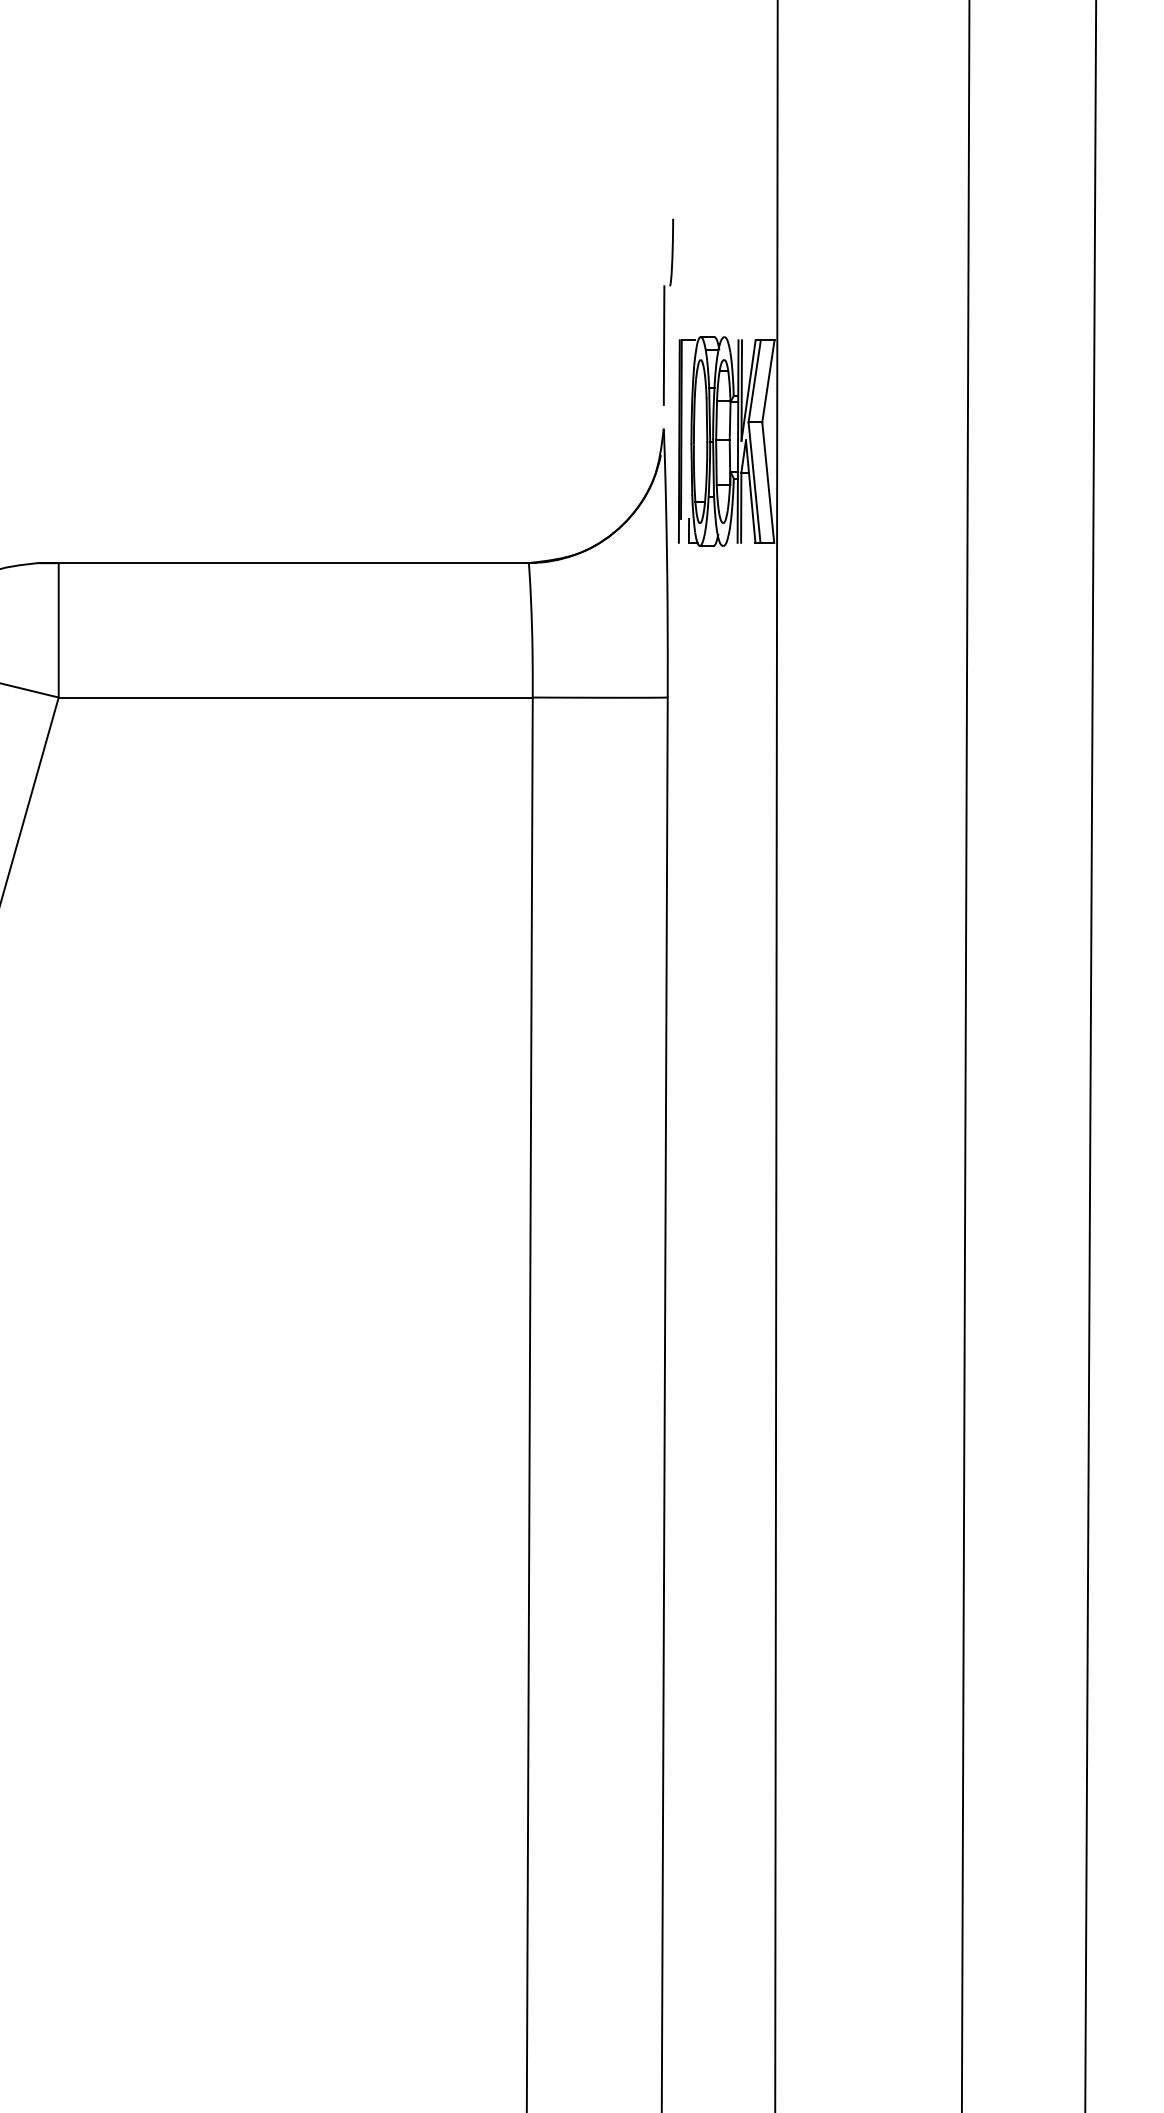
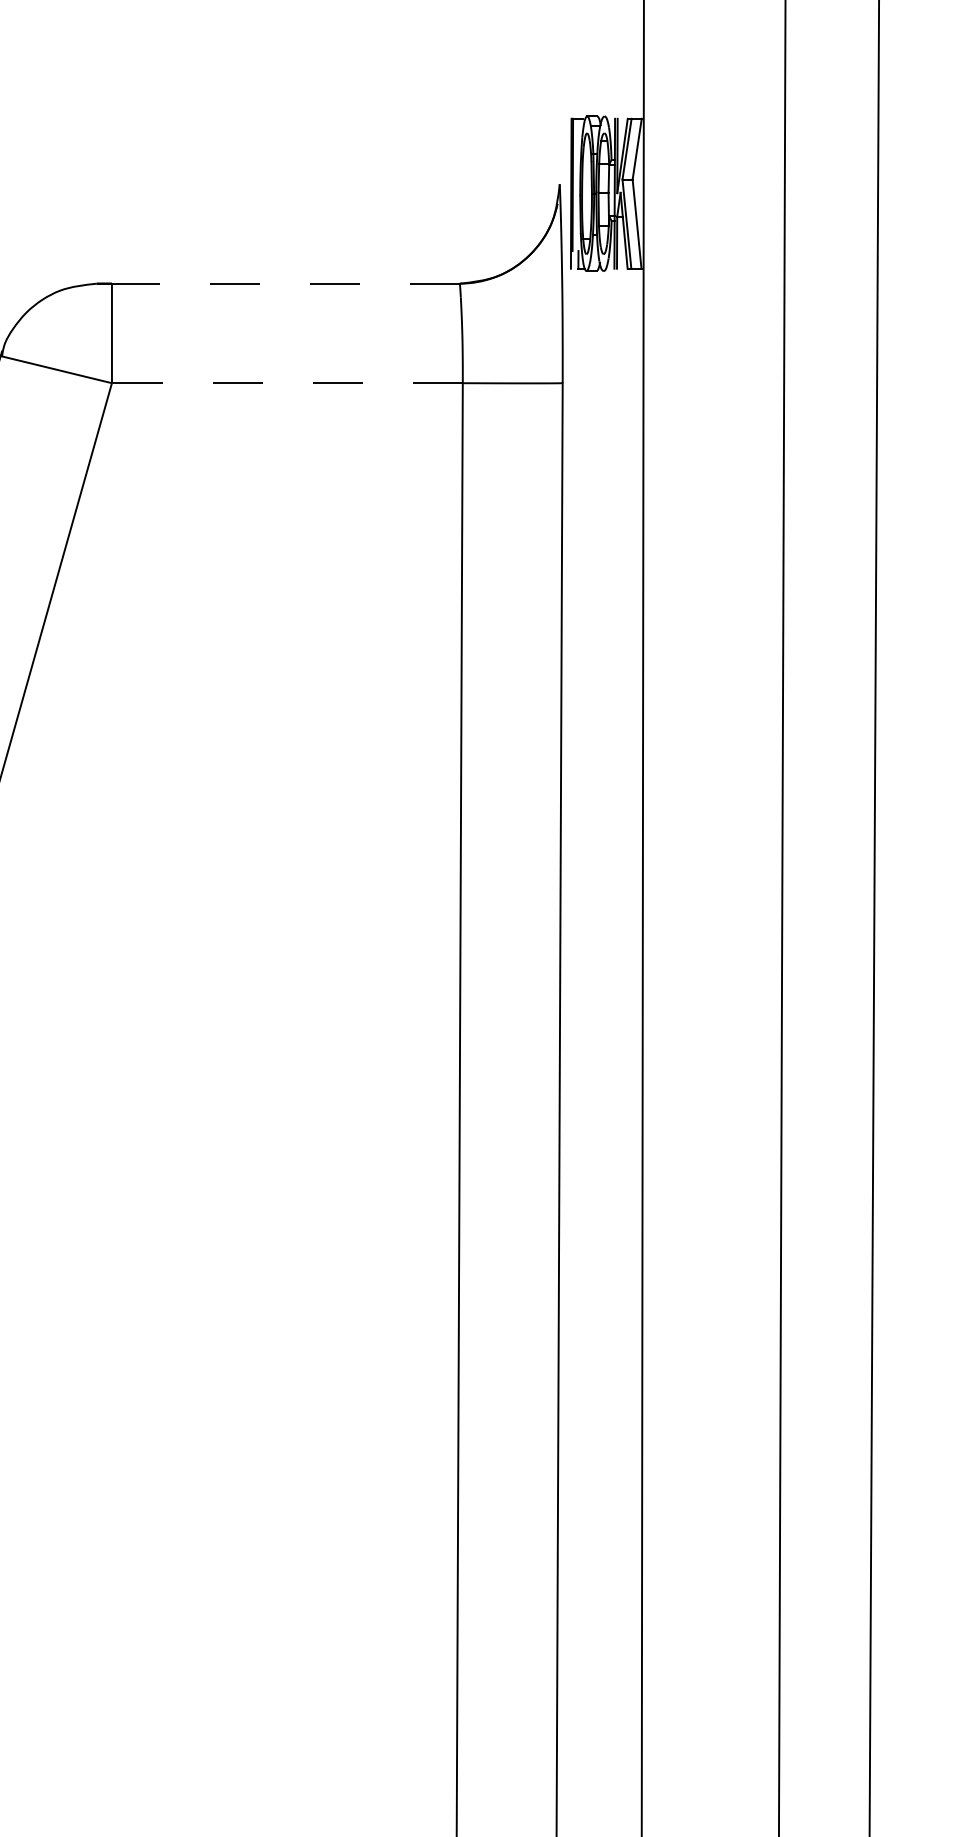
part: (667, 311) -> (562, 97), removed
line: (293, 562) -> (285, 283), solid -> dashed
line: (294, 697) -> (286, 383), solid -> dashed

